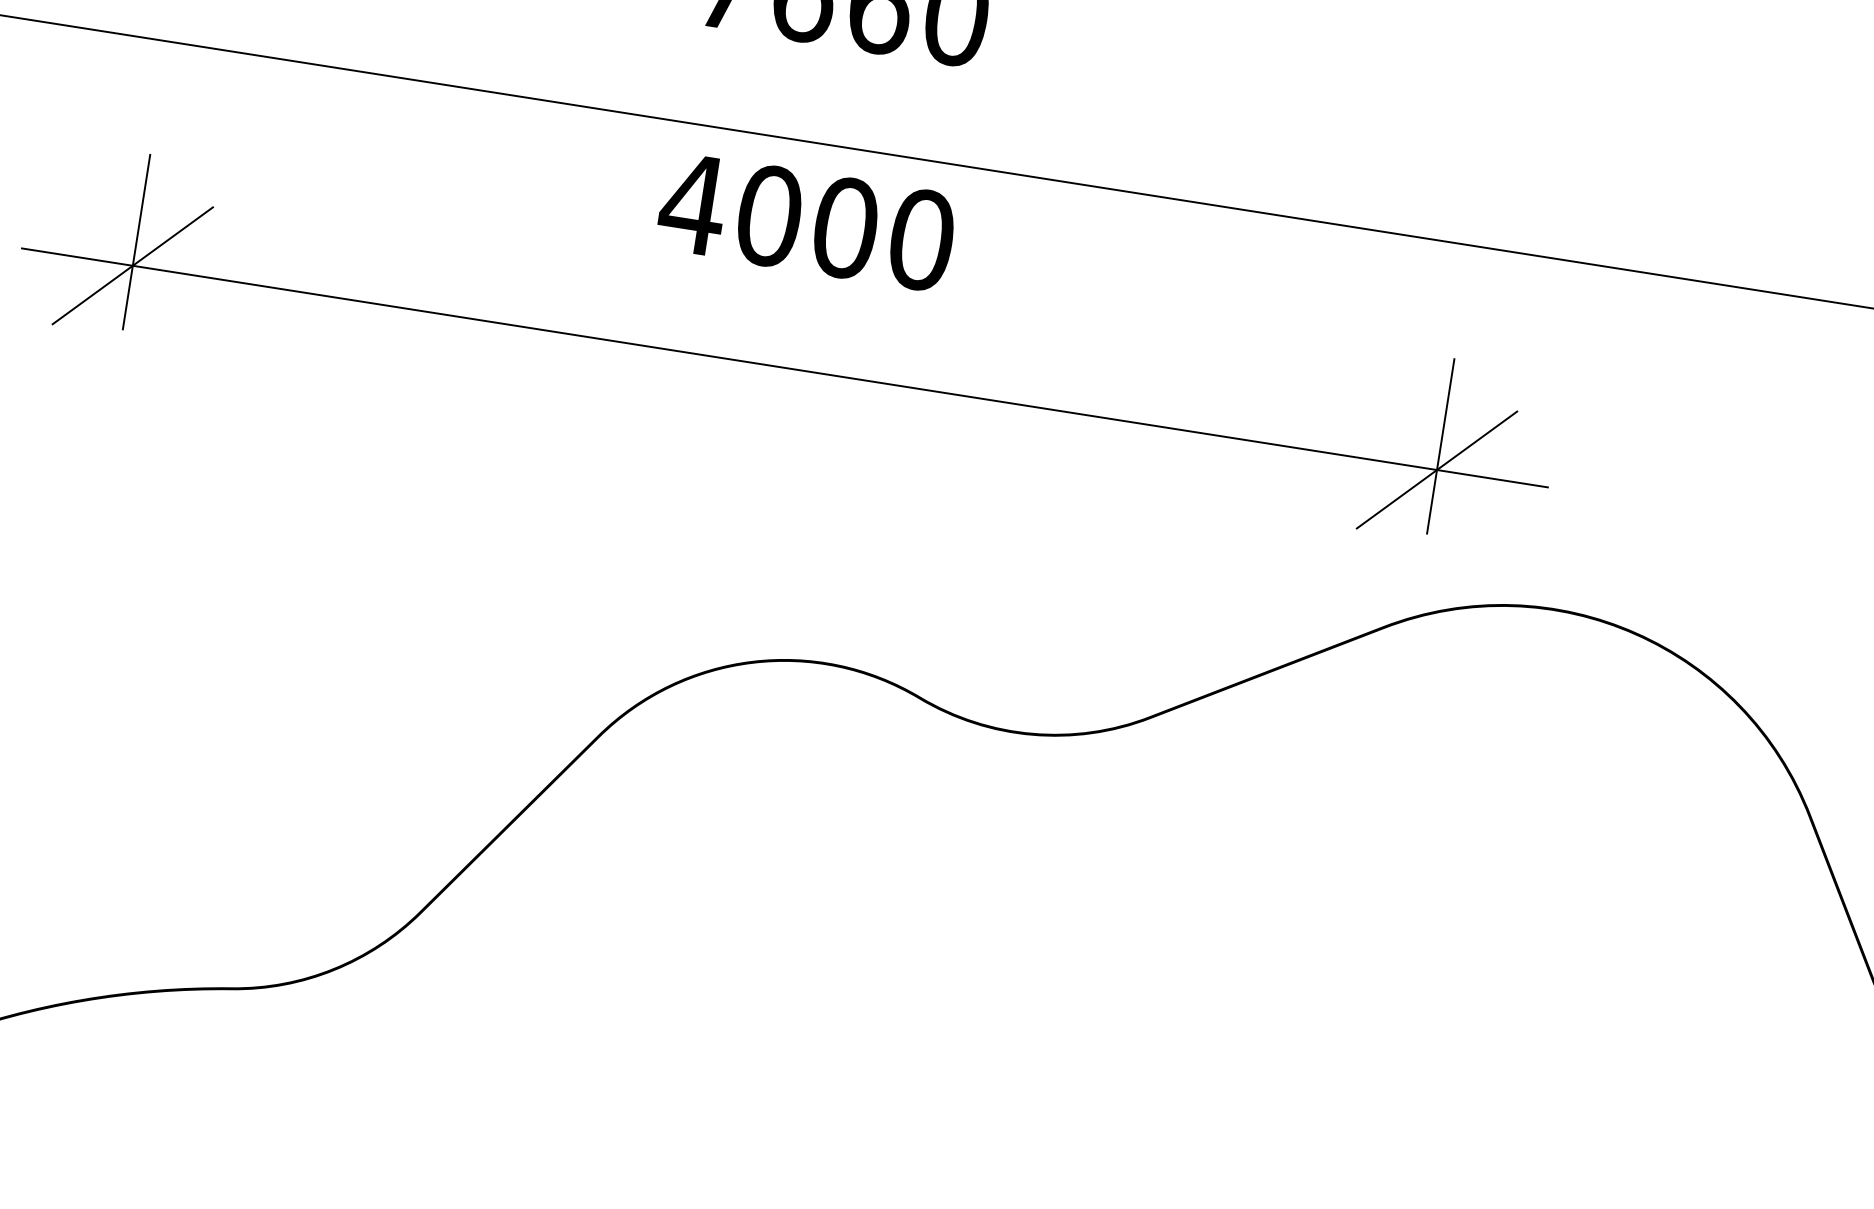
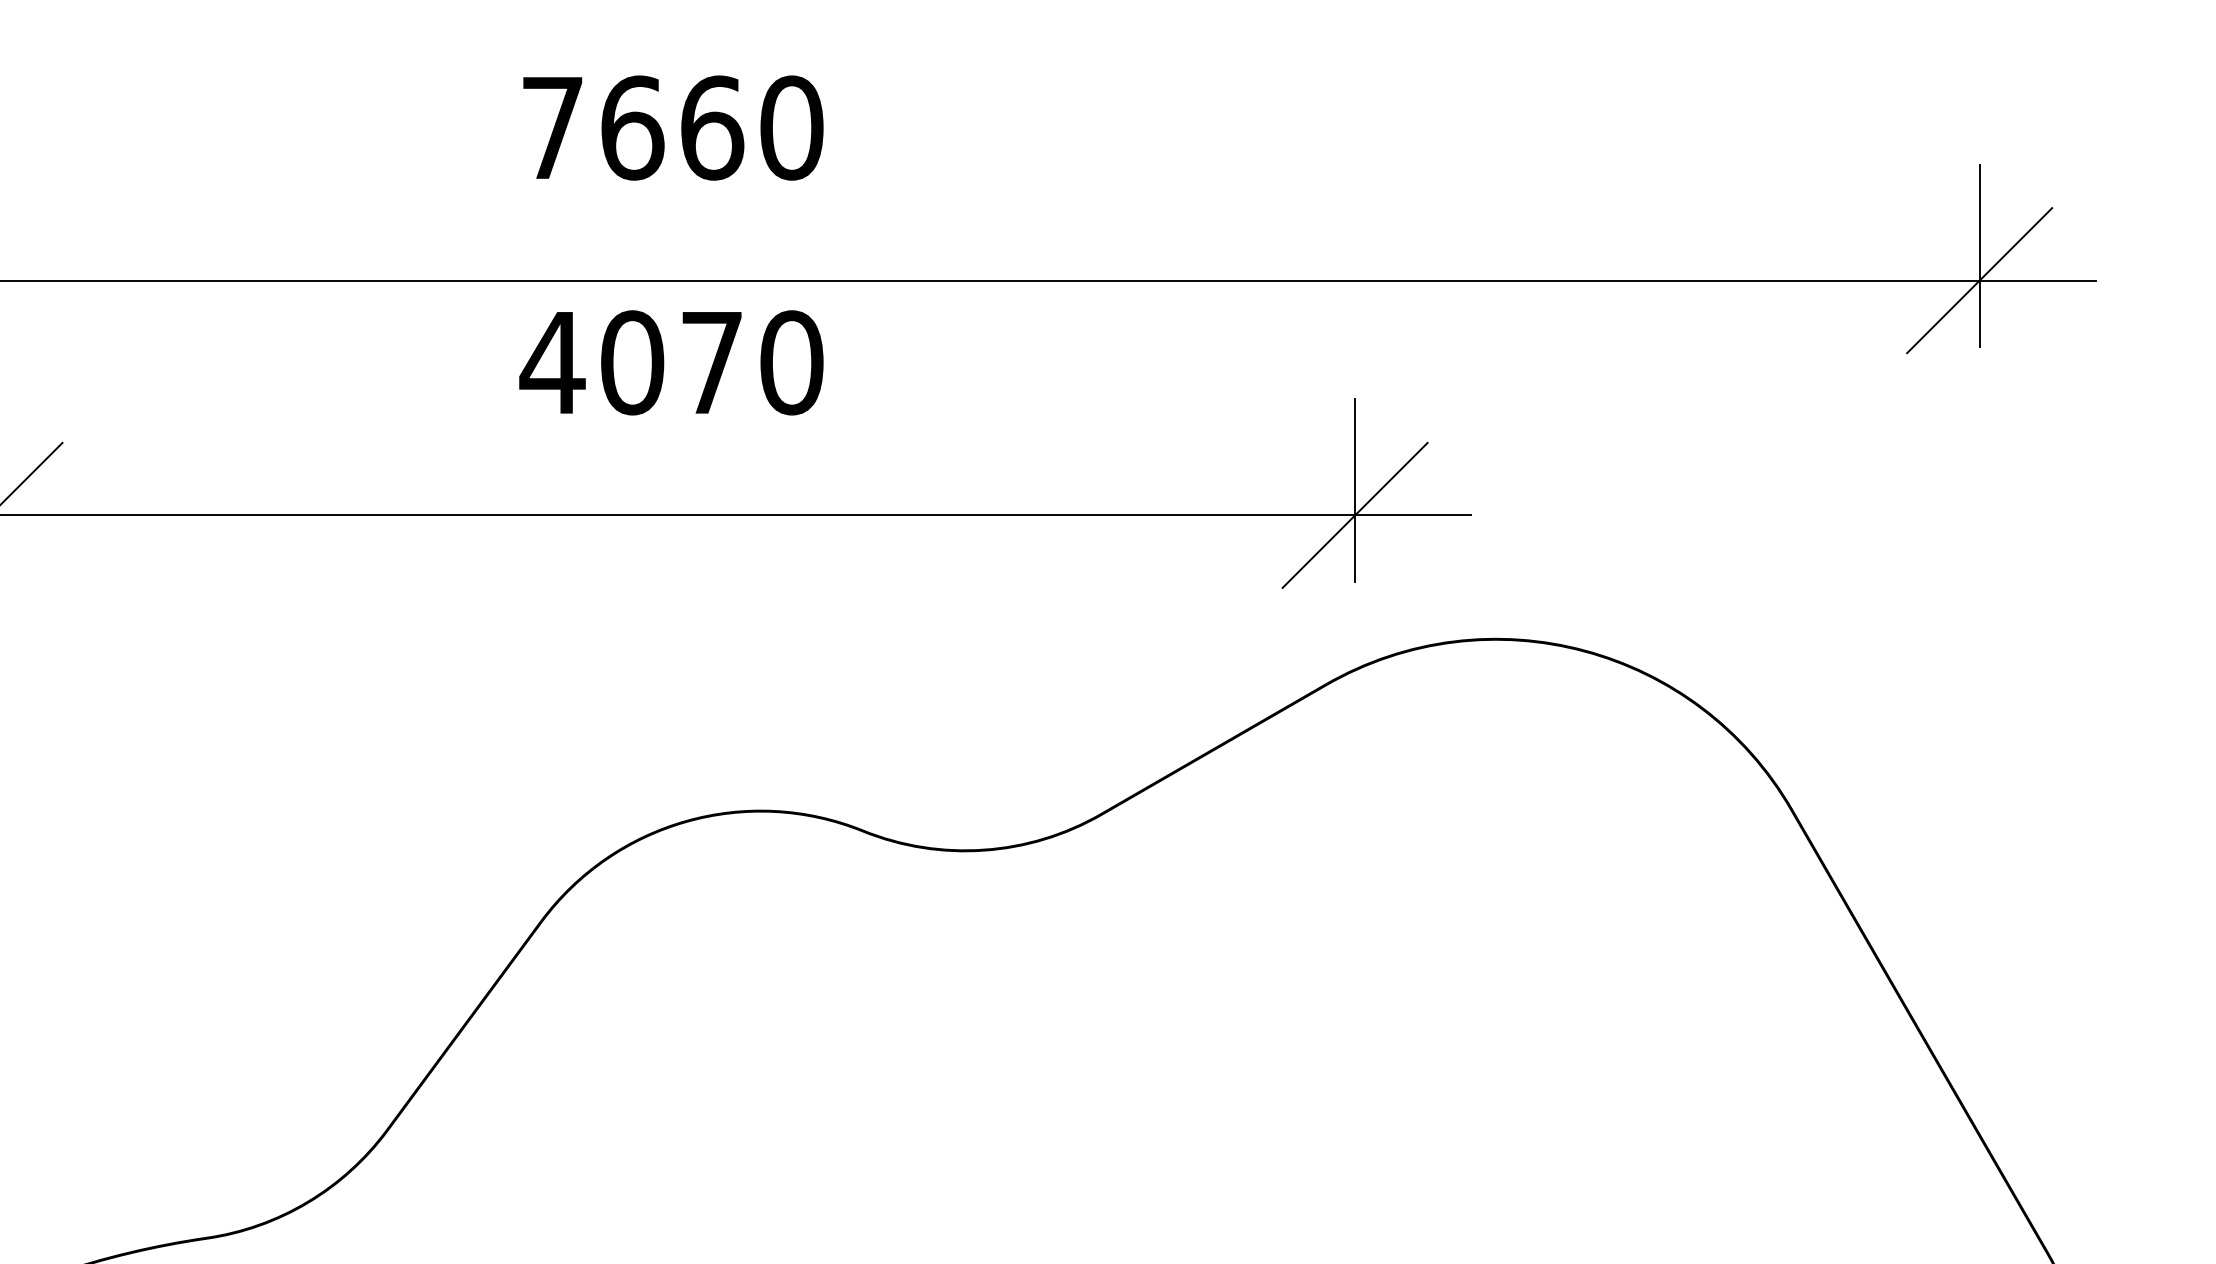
text: (845, 227) -> (711, 362), 4000 -> 4070

